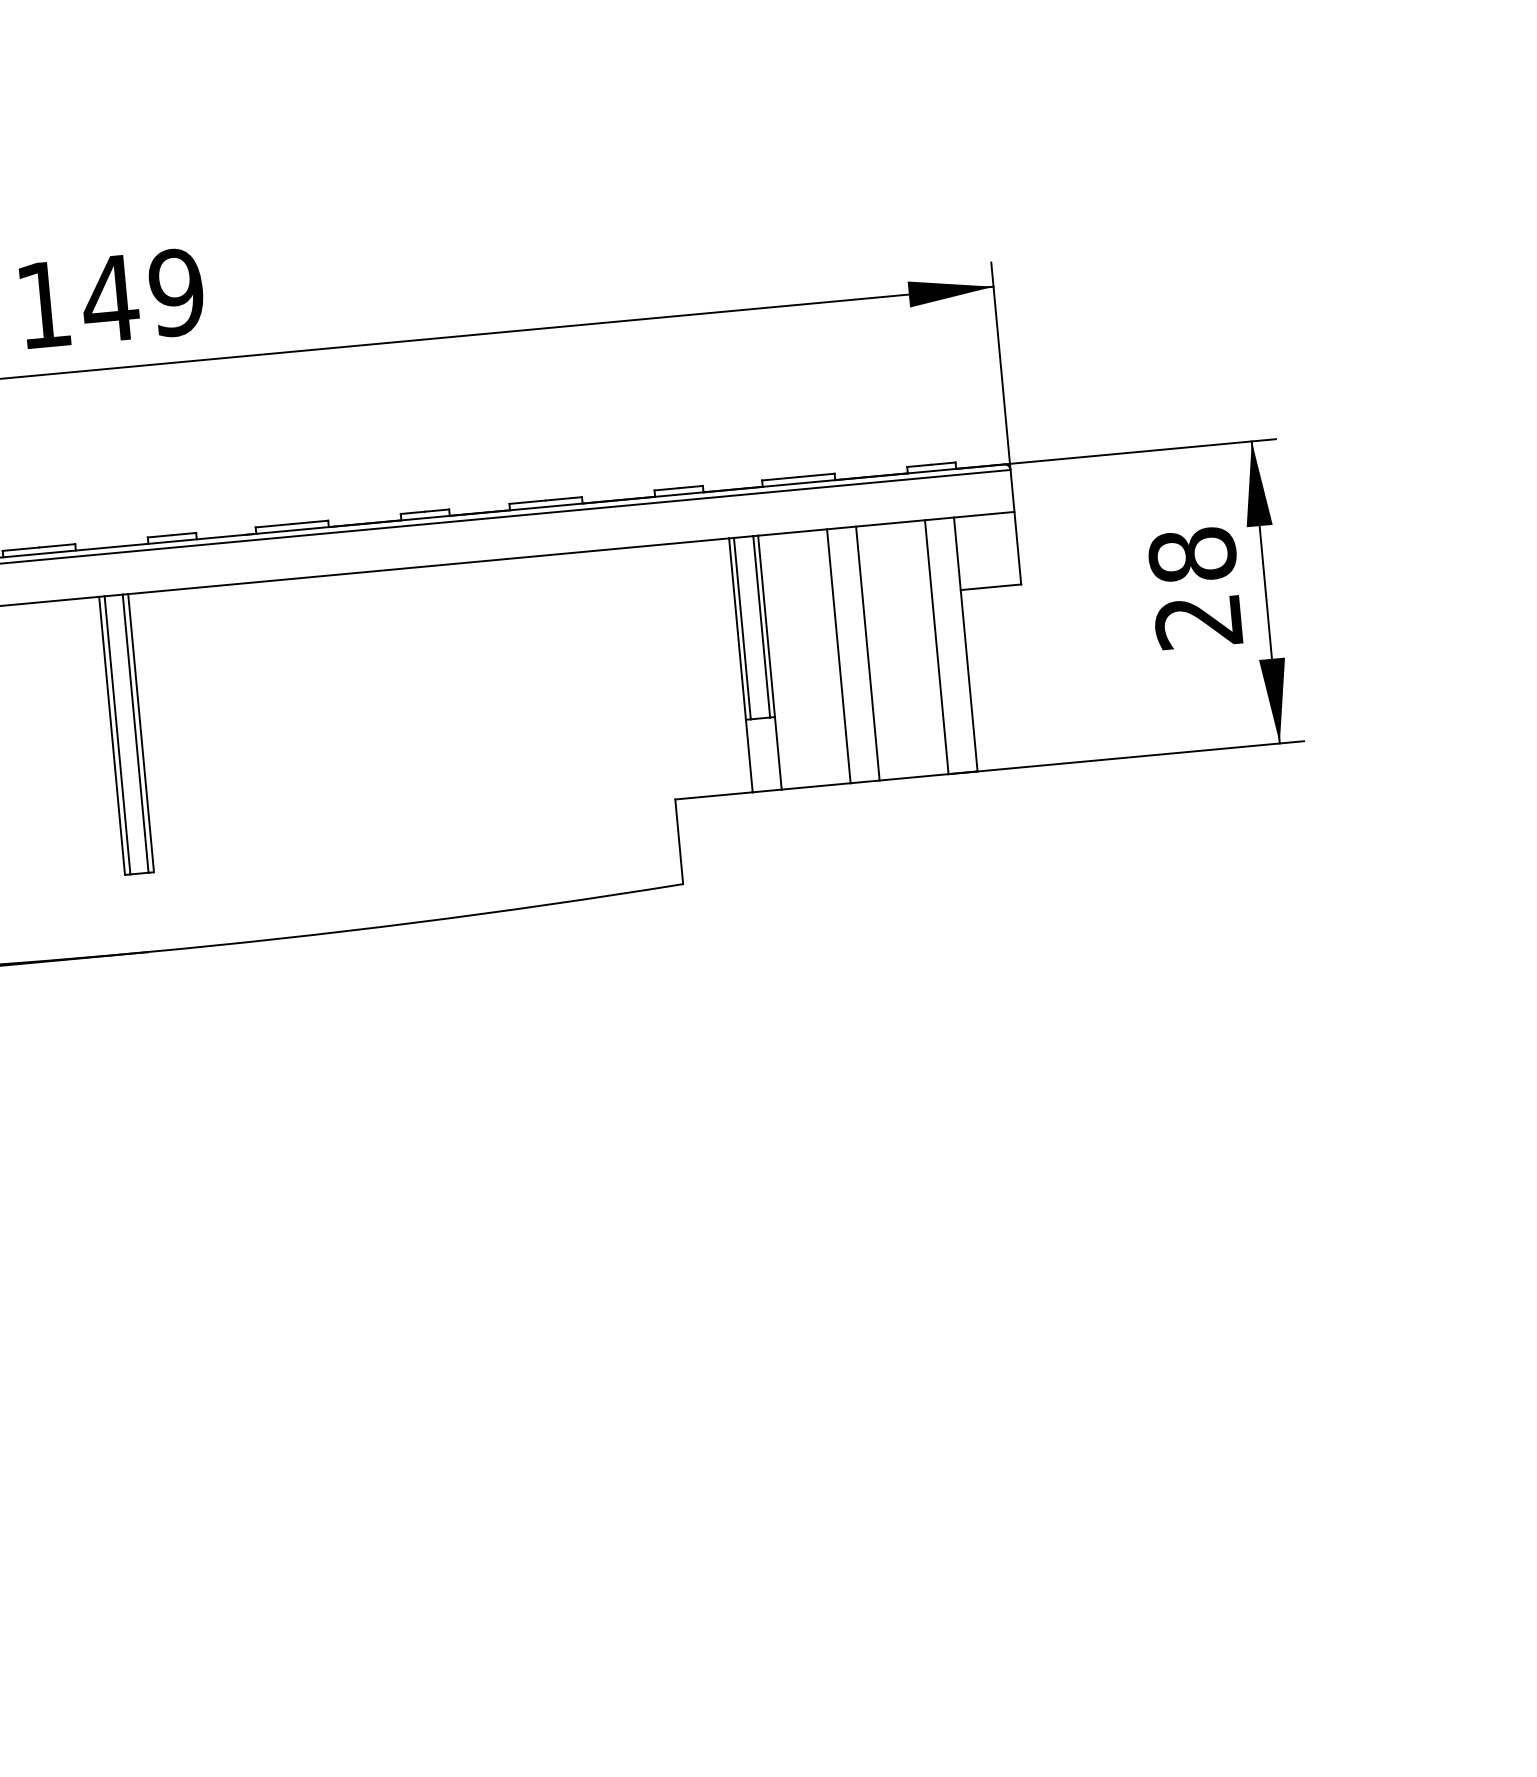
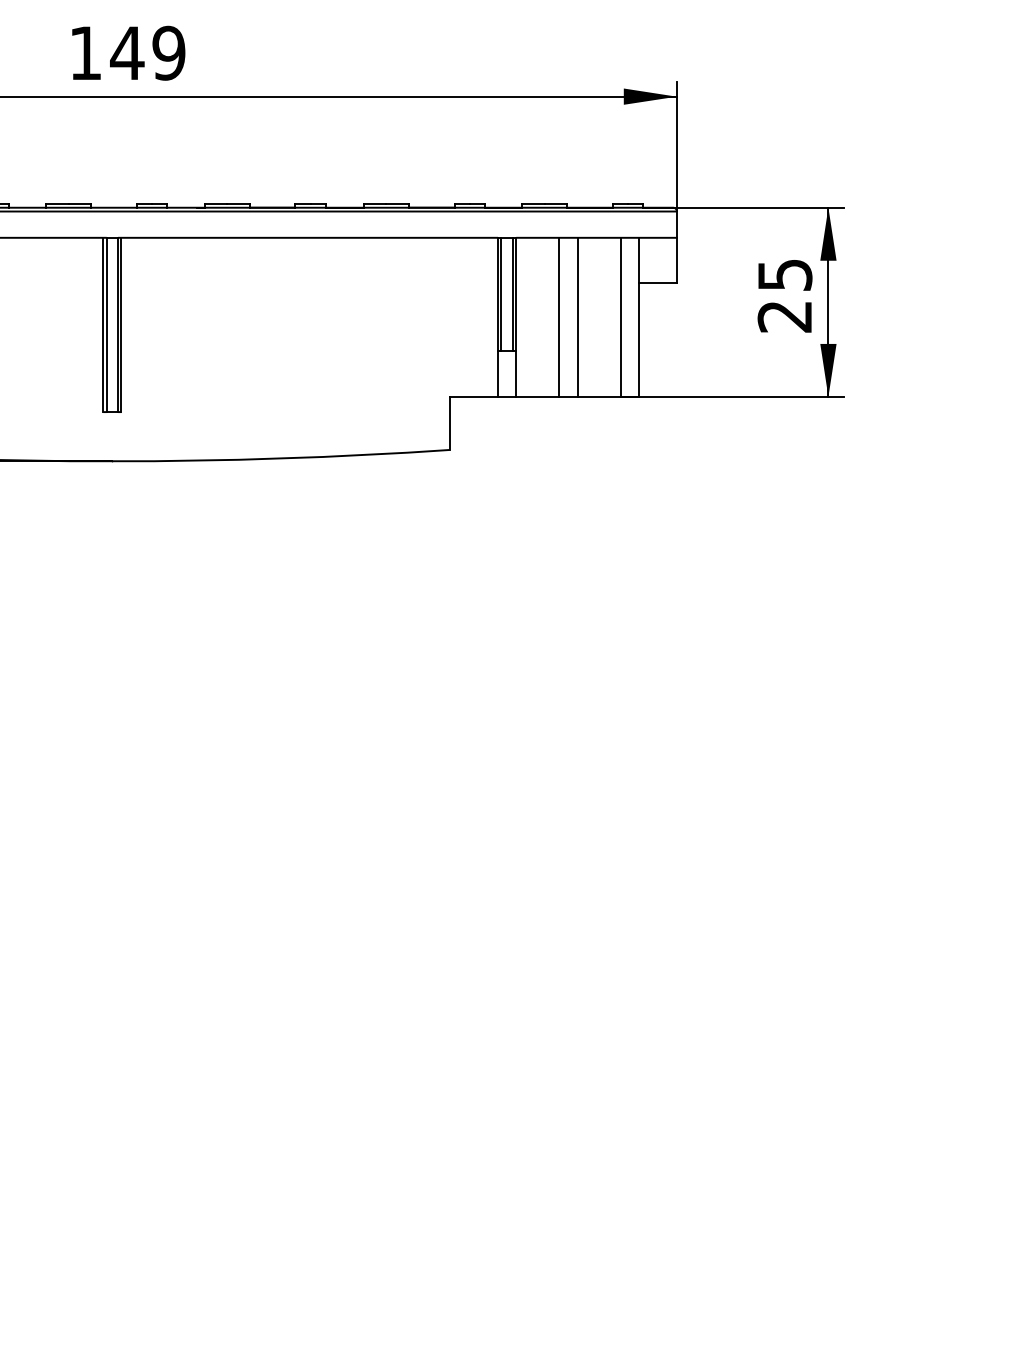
text: (1191, 554) -> (784, 274), 28 -> 25

